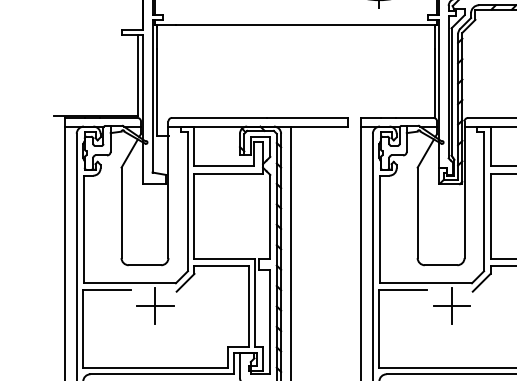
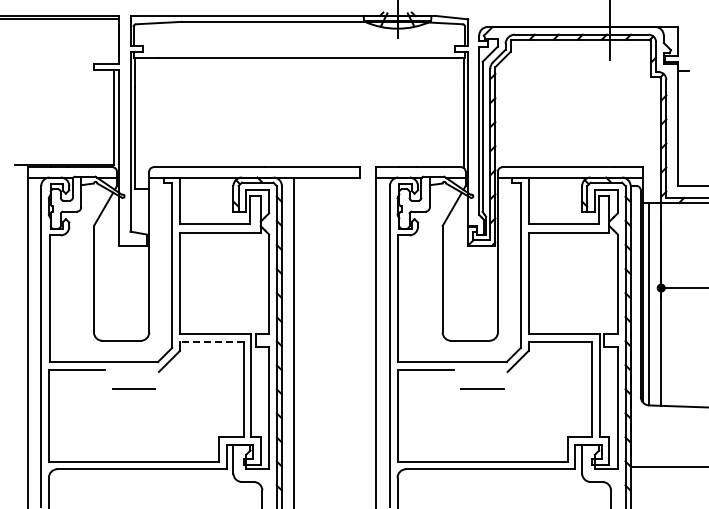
line: (221, 265) -> (211, 341), solid -> dashed
line: (155, 306) -> (133, 389), removed
line: (451, 306) -> (482, 389), removed

